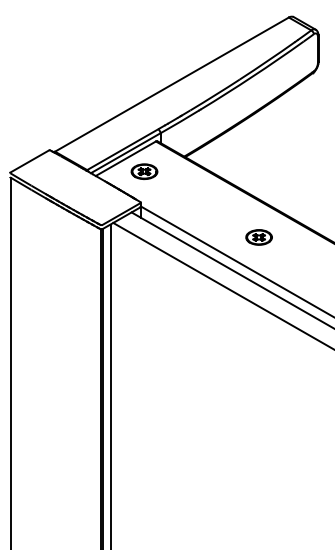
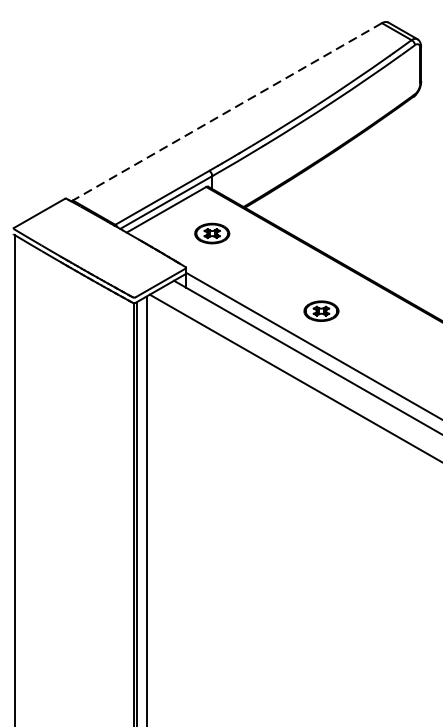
line: (171, 84) -> (226, 111), solid -> dashed
part: (144, 171) -> (212, 233), moved
part: (258, 237) -> (320, 311), moved

